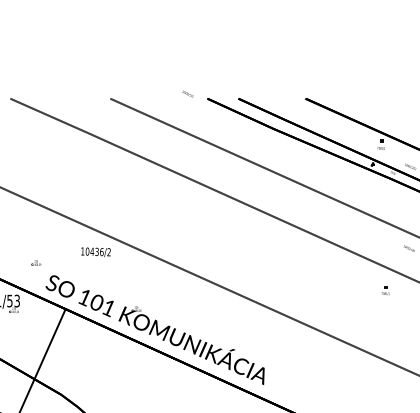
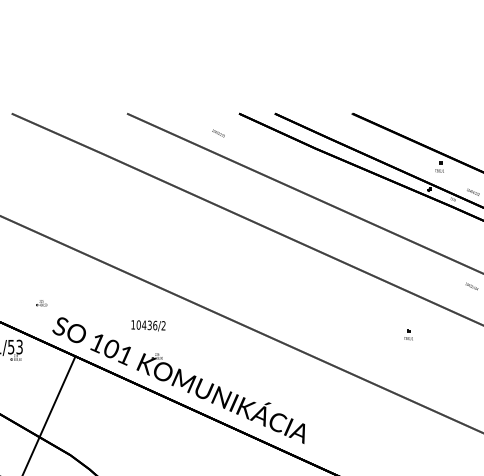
text: (187, 94) -> (218, 133), moved
text: (96, 252) -> (148, 325), moved
part: (385, 290) -> (408, 334), moved

